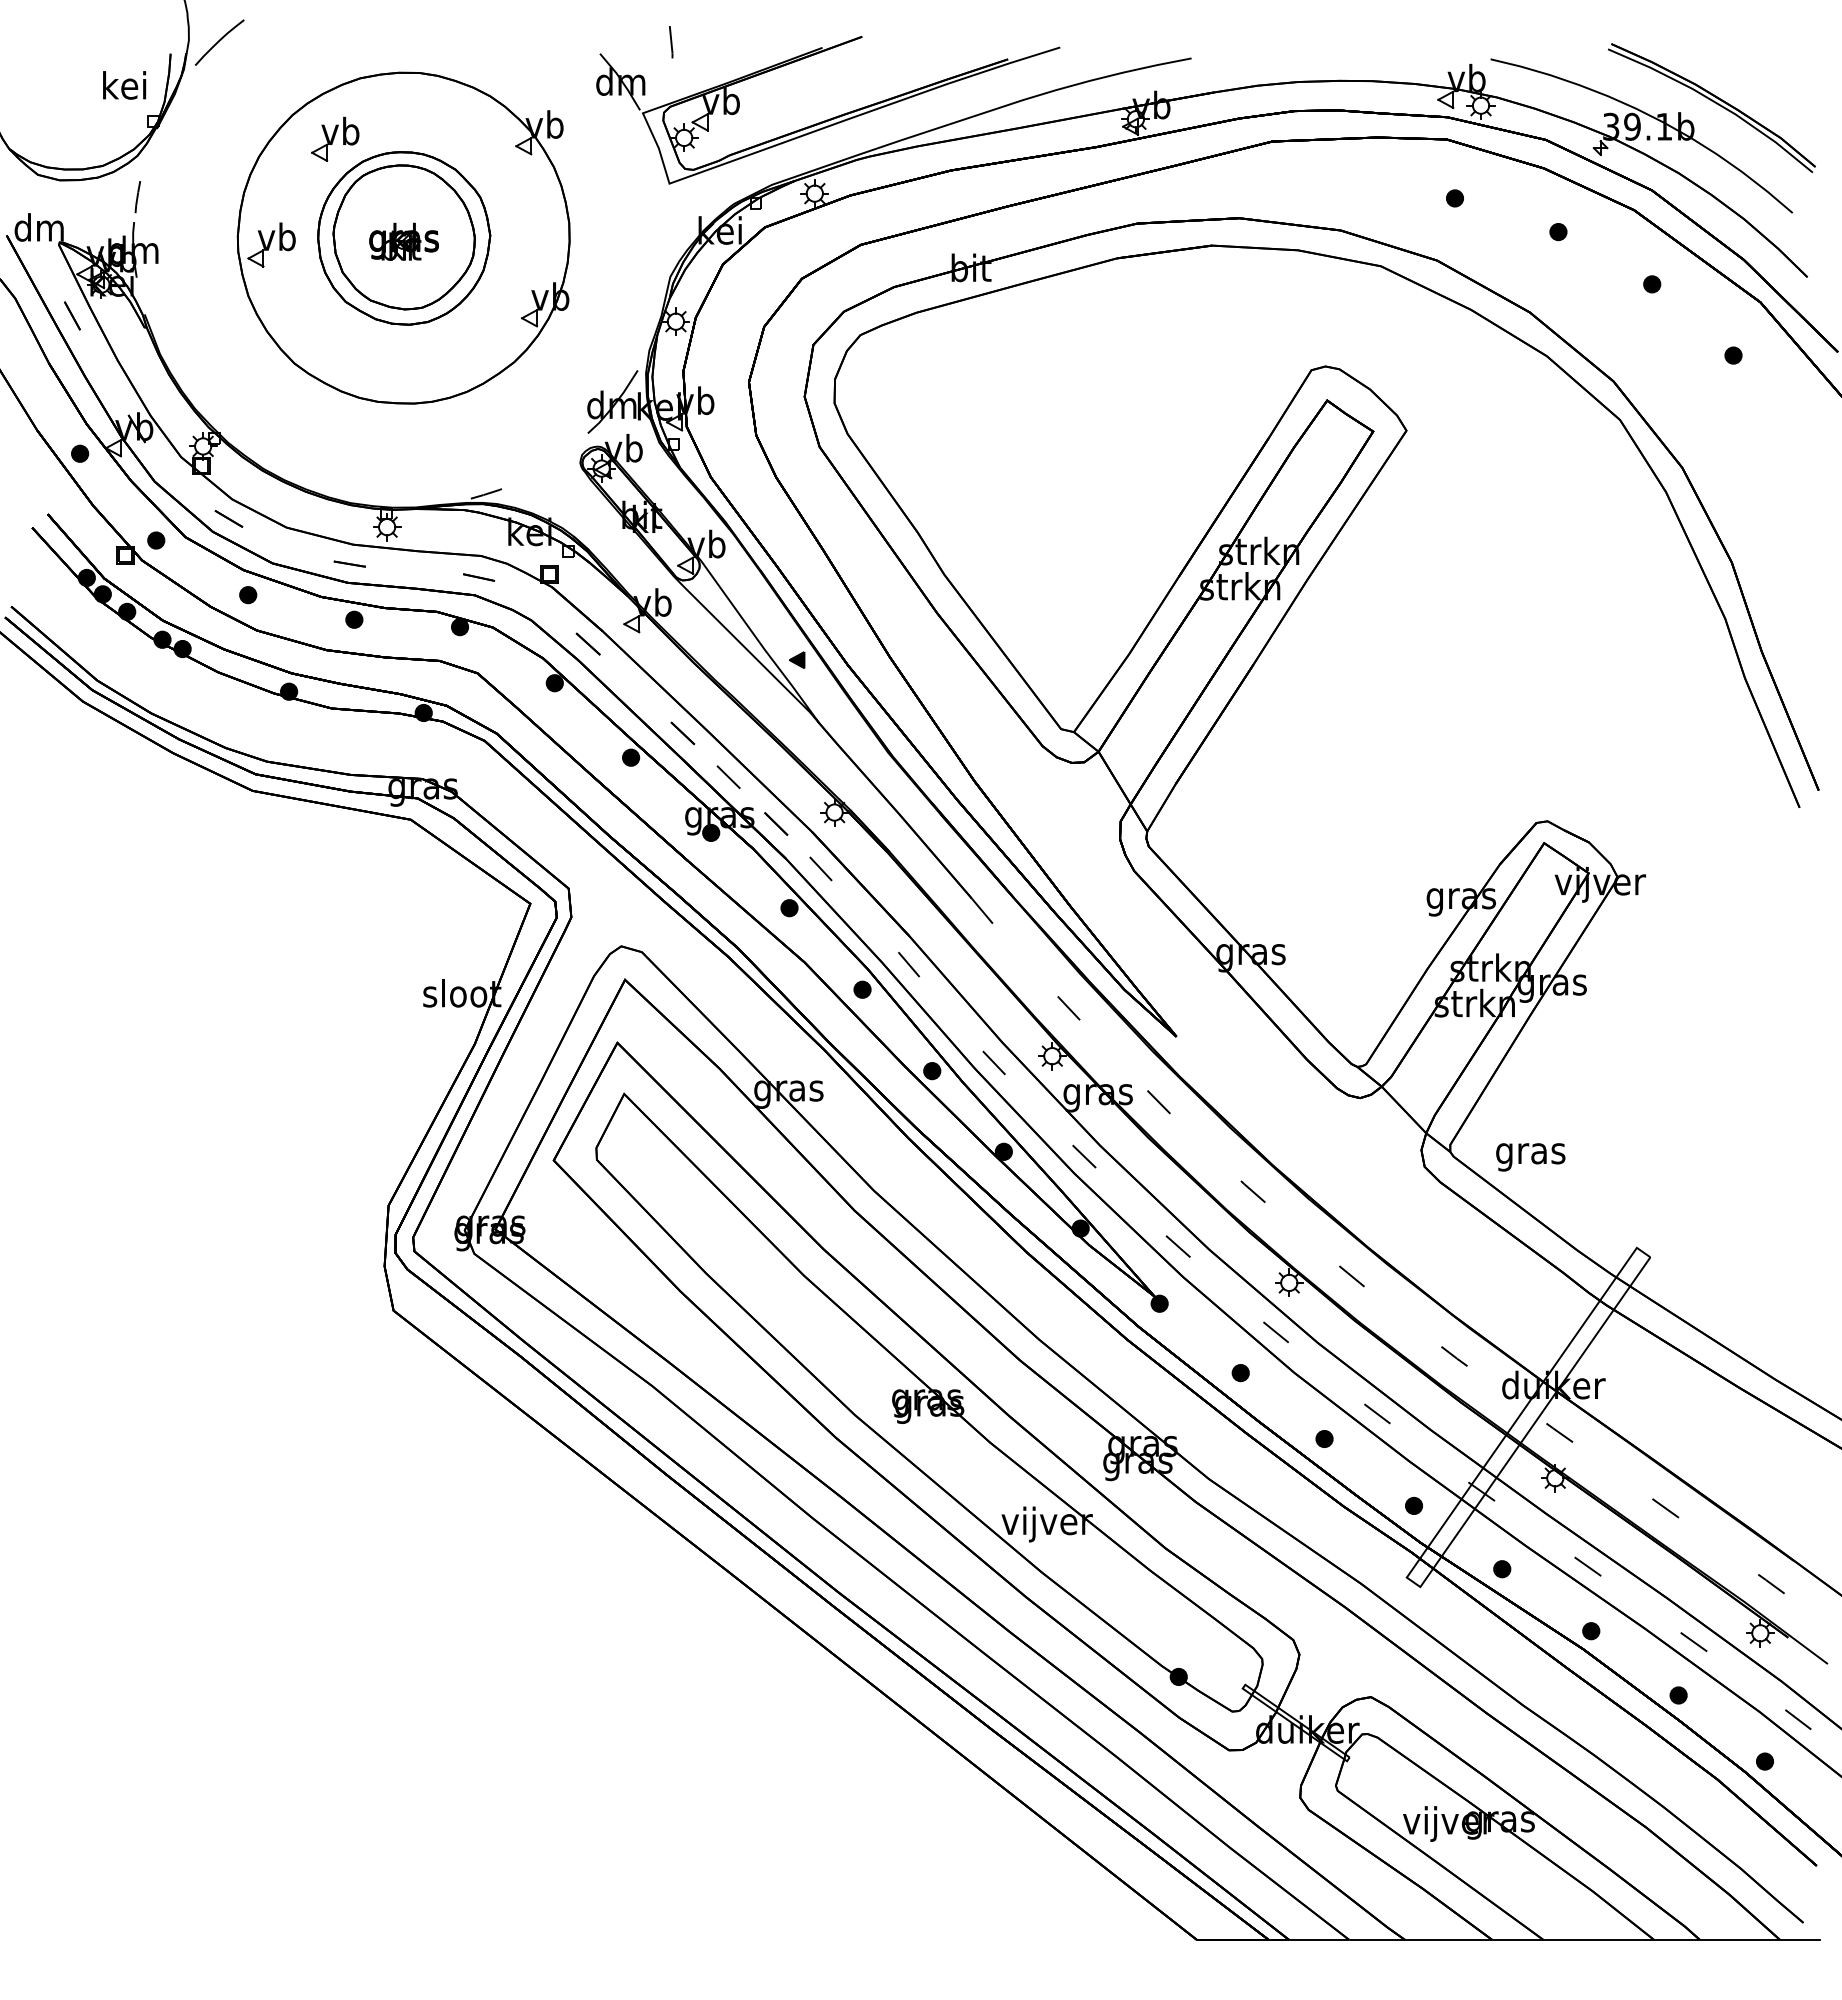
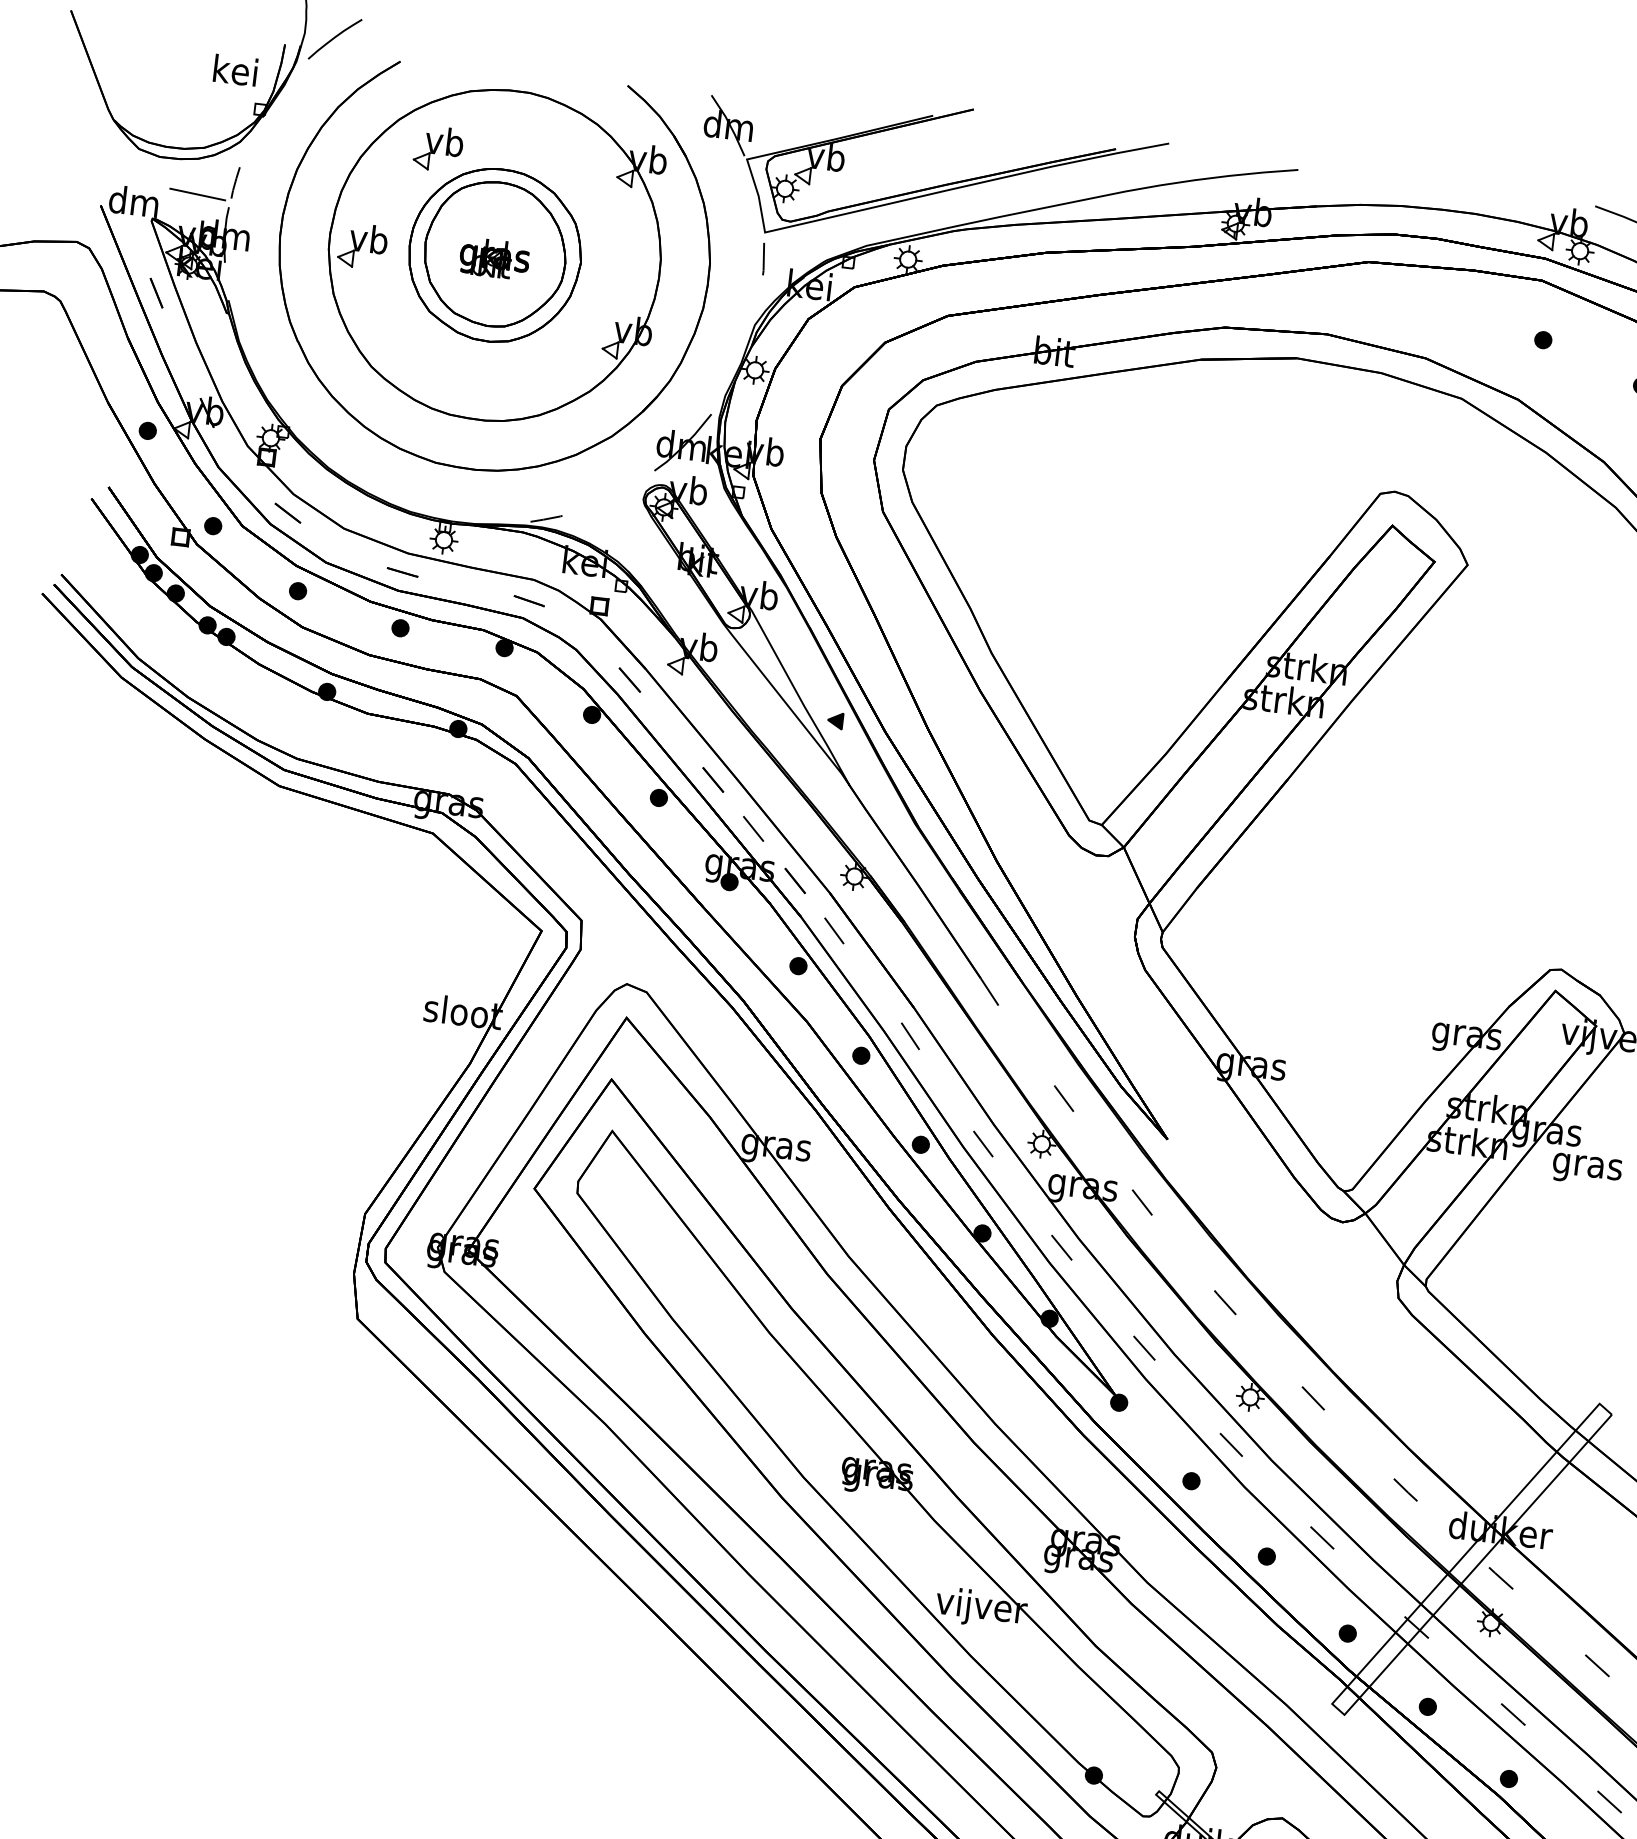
line: (671, 42) -> (763, 259), moved
line: (101, 212) -> (197, 193), added
part: (388, 451) -> (454, 465), added
text: (1530, 1157) -> (1586, 1170), moved

